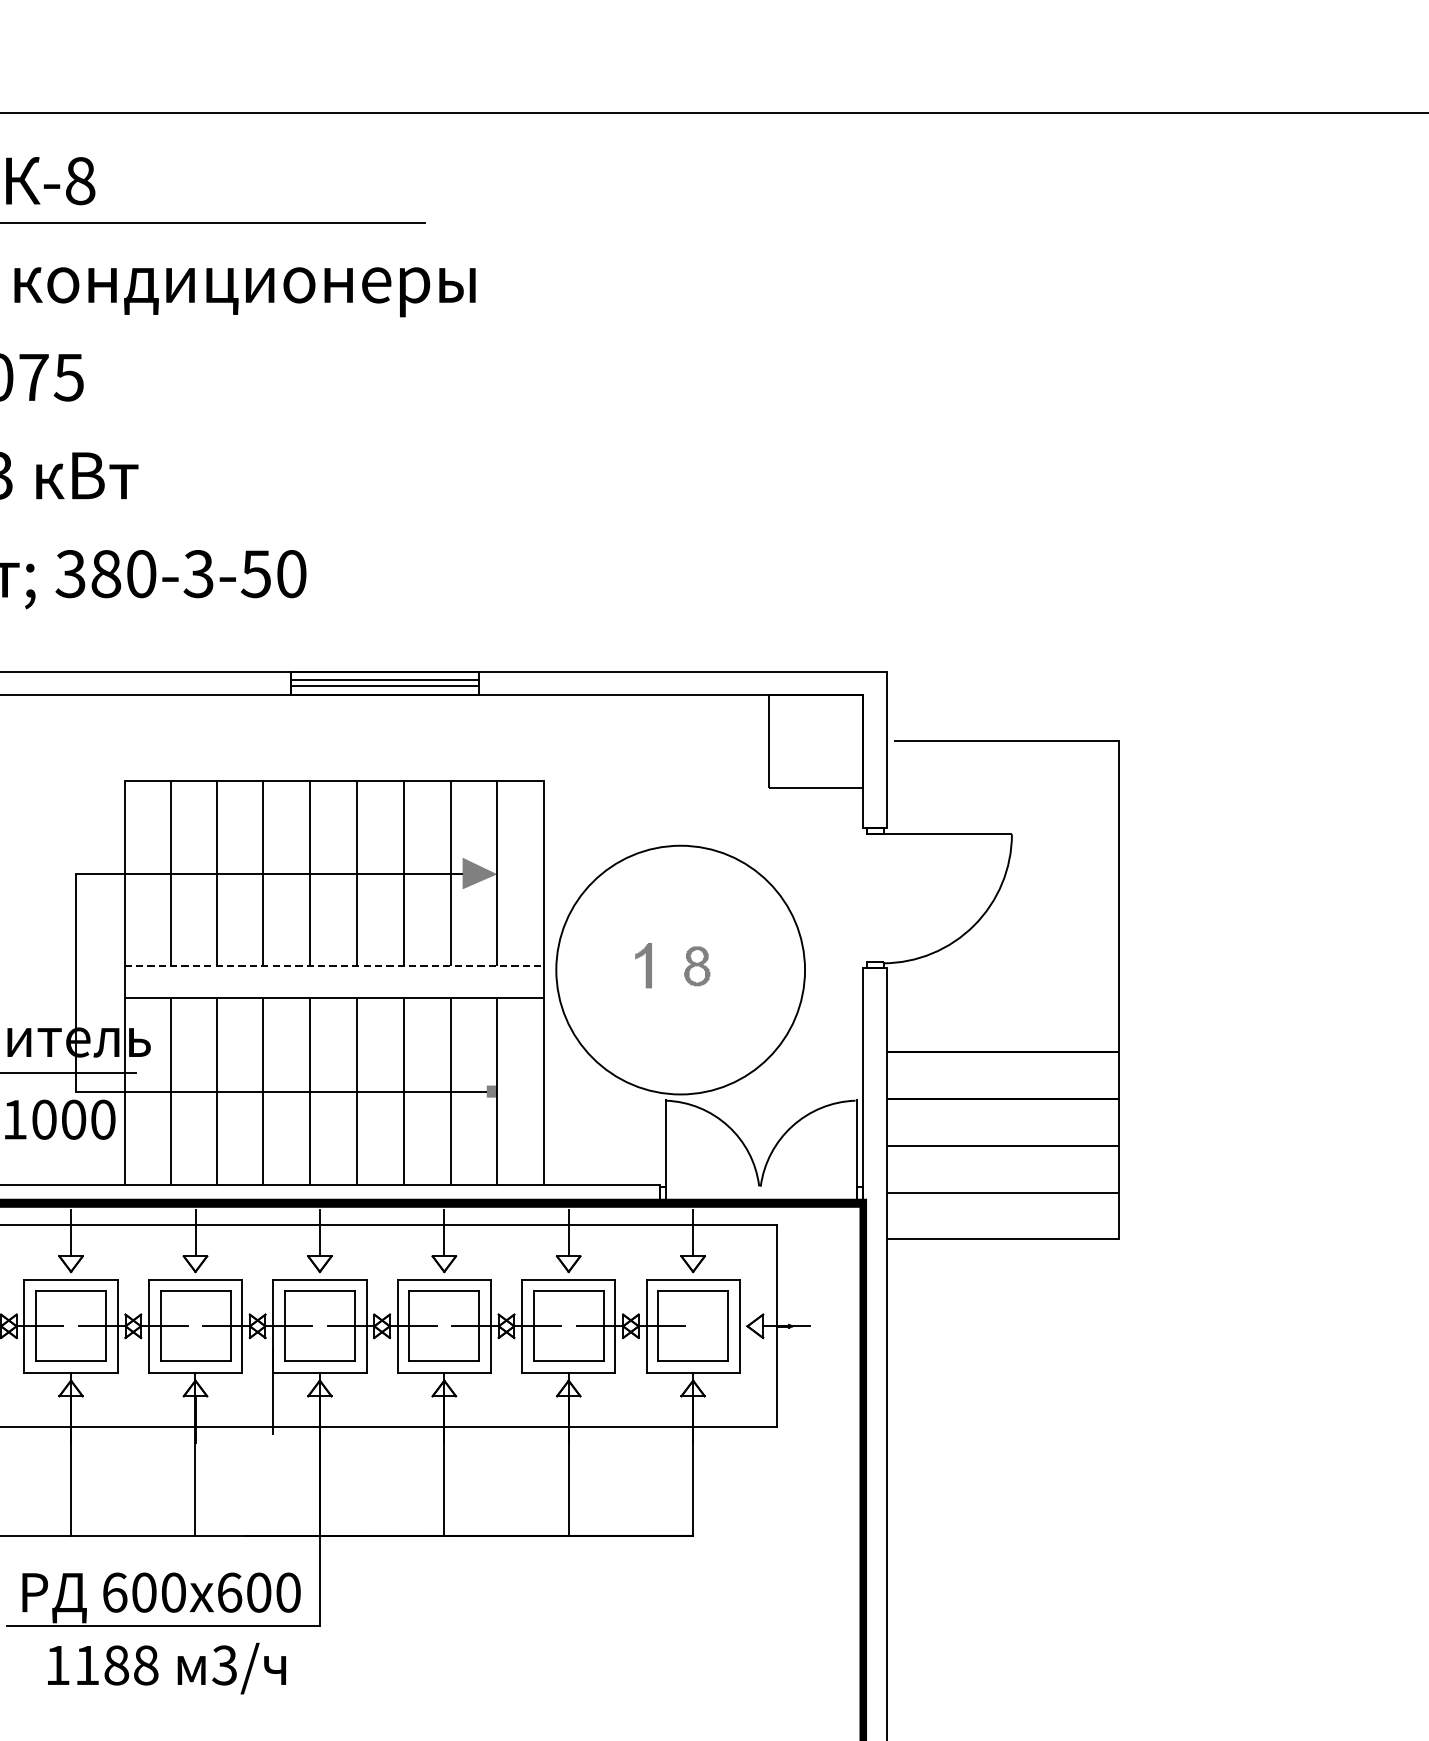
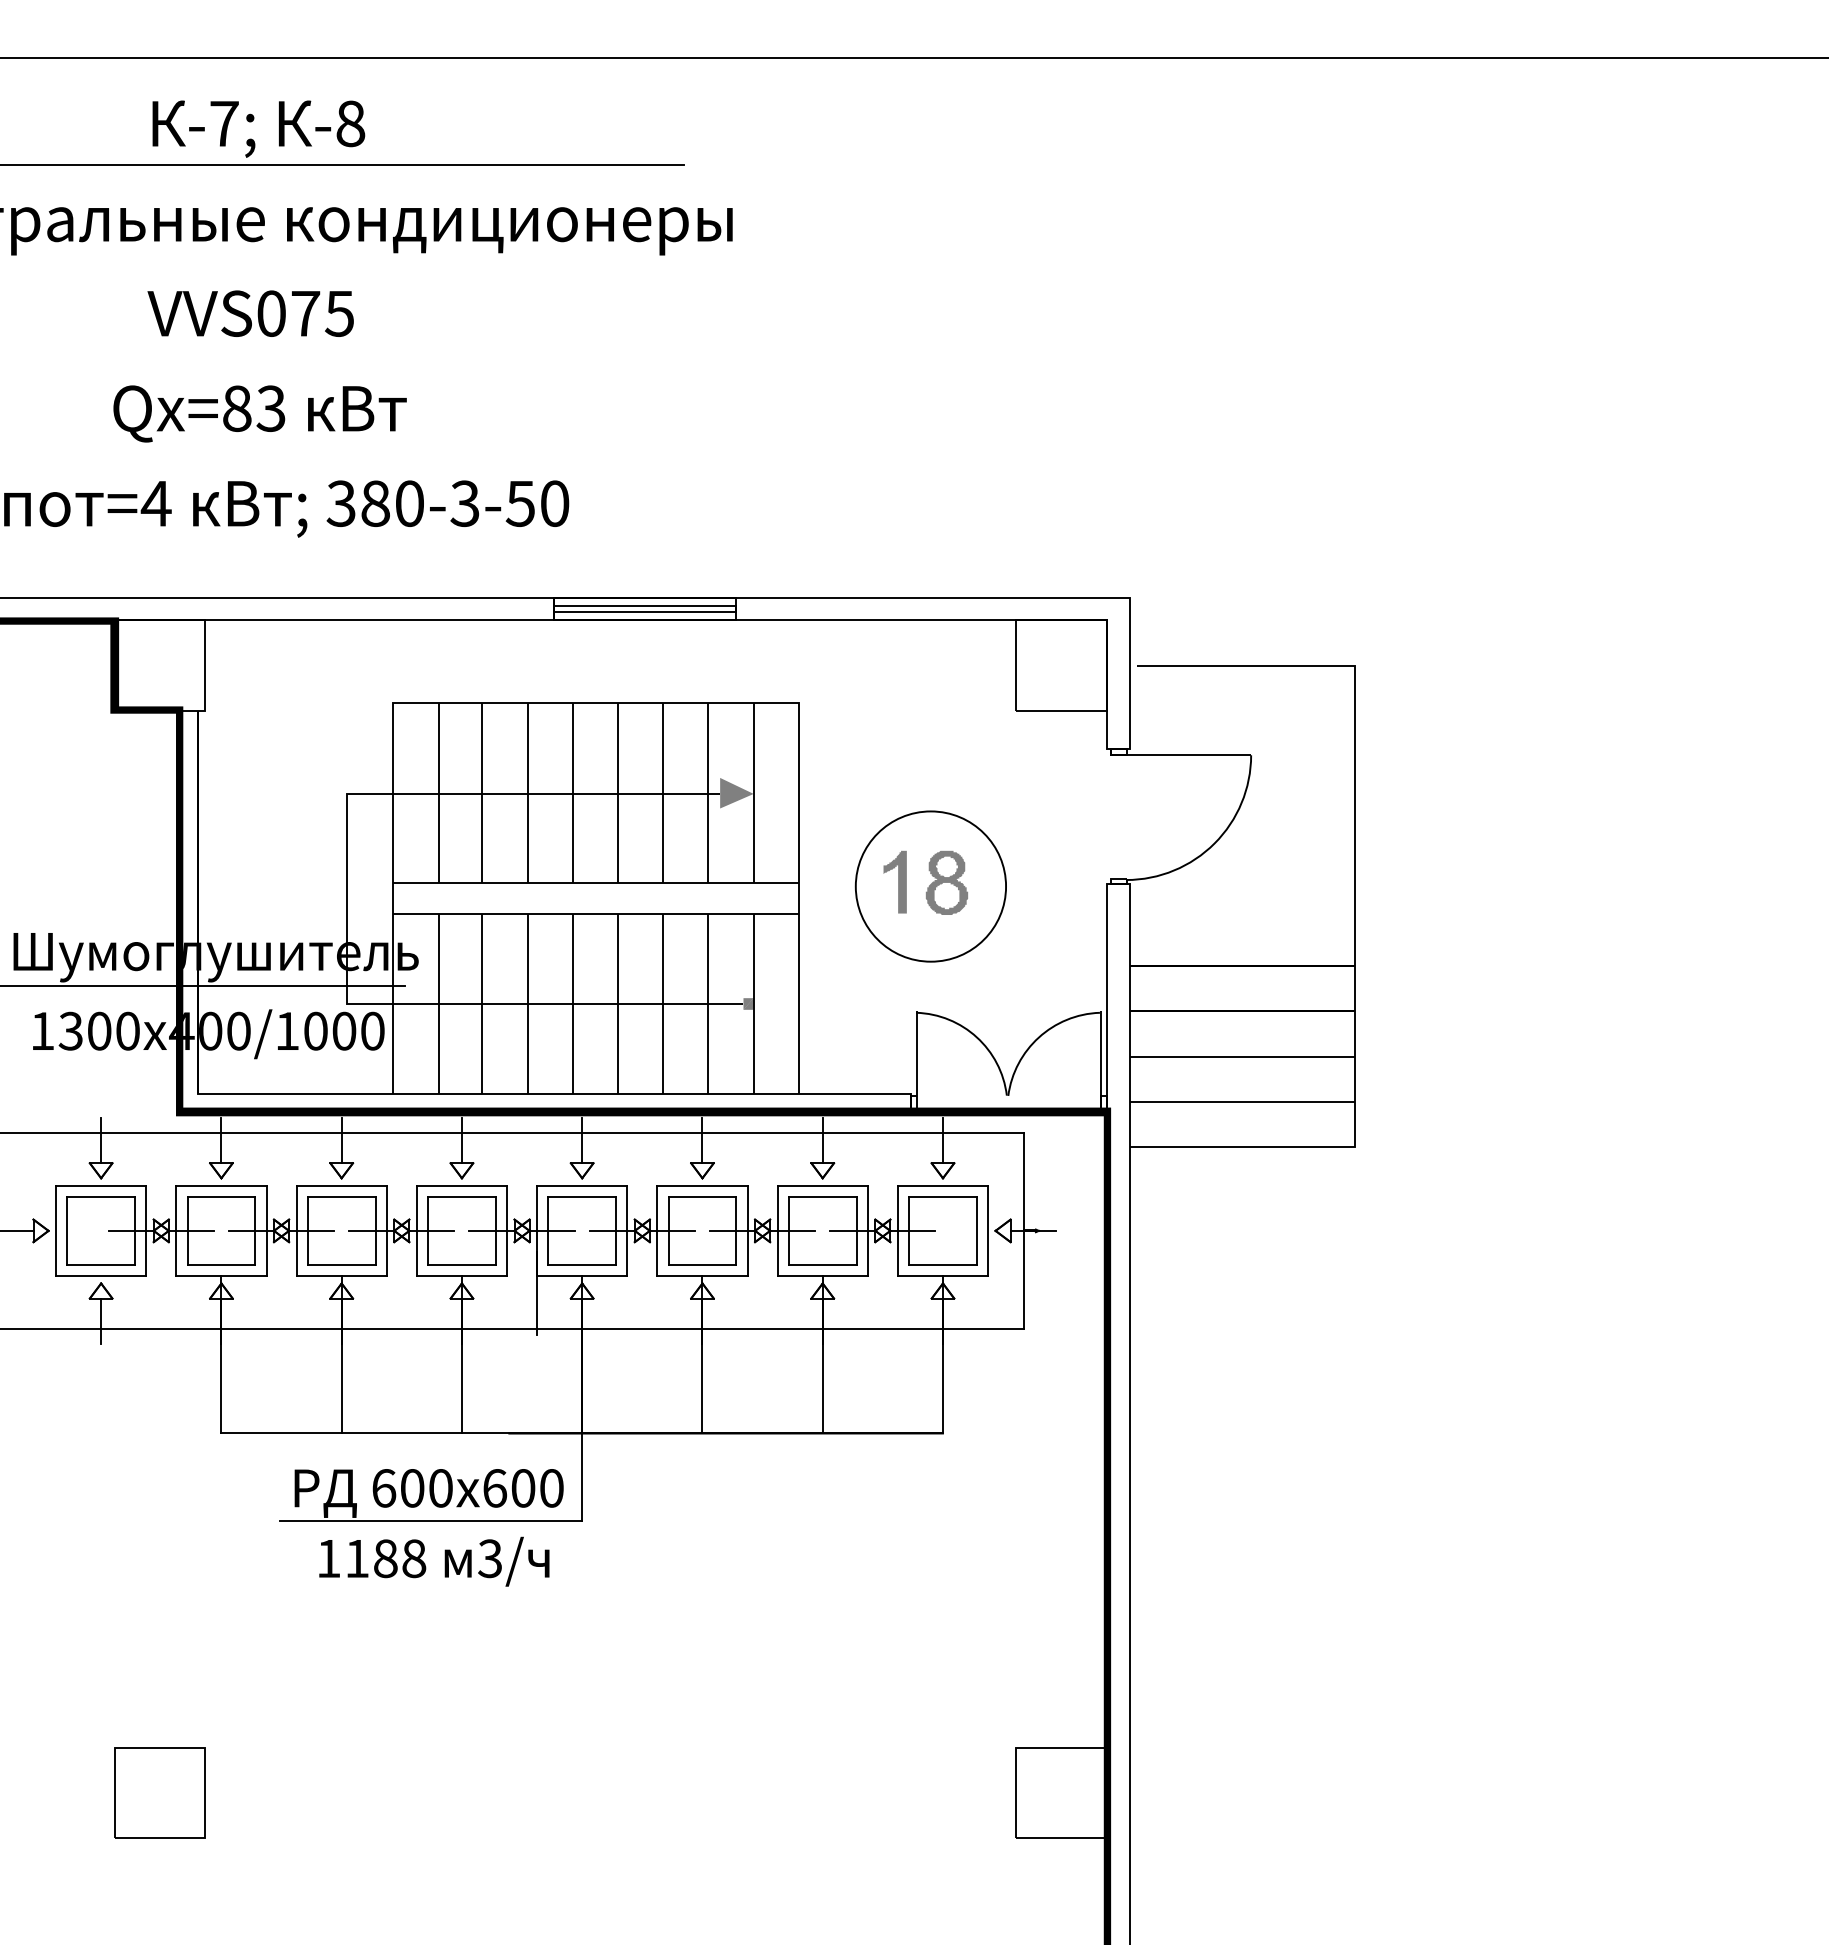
line: (334, 965) -> (596, 882), dashed -> solid
part: (642, 965) -> (894, 882), size x1.43
part: (696, 965) -> (946, 882), size x1.67
circle: (680, 970) -> (930, 886), size x0.62

